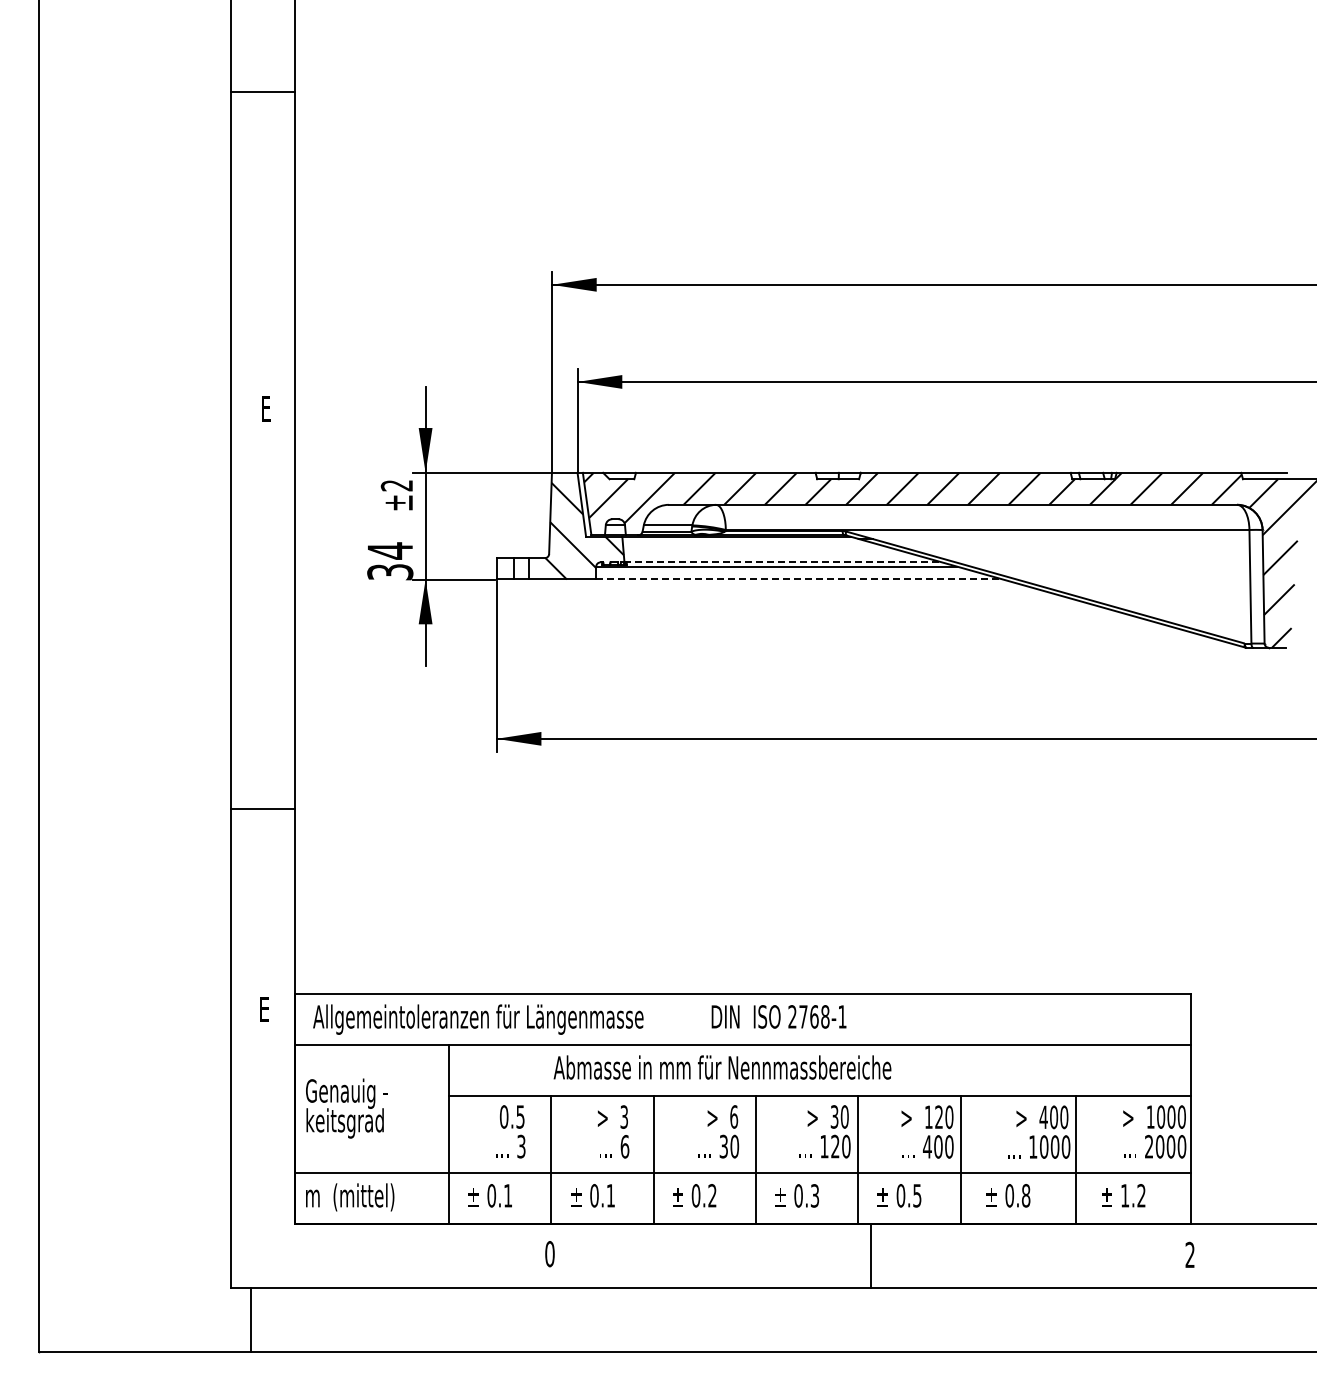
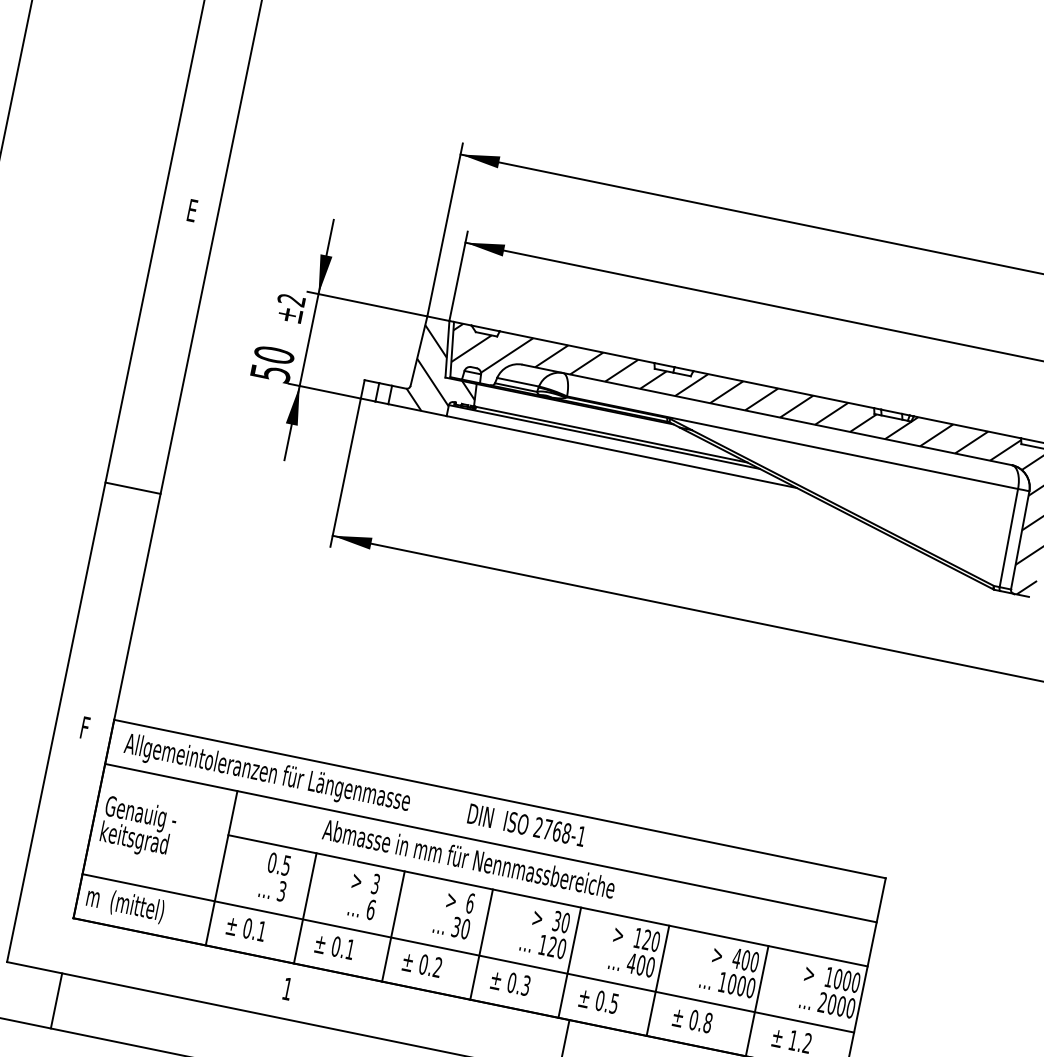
text: (390, 560) -> (272, 363), 34 -> 50
line: (783, 562) -> (610, 434), dashed -> solid
line: (800, 579) -> (622, 452), dashed -> solid
line: (263, 808) -> (133, 488), moved
text: (264, 1009) -> (84, 727), E -> F
text: (549, 1254) -> (287, 989), 0 -> 1
line: (251, 1320) -> (56, 1001), moved

